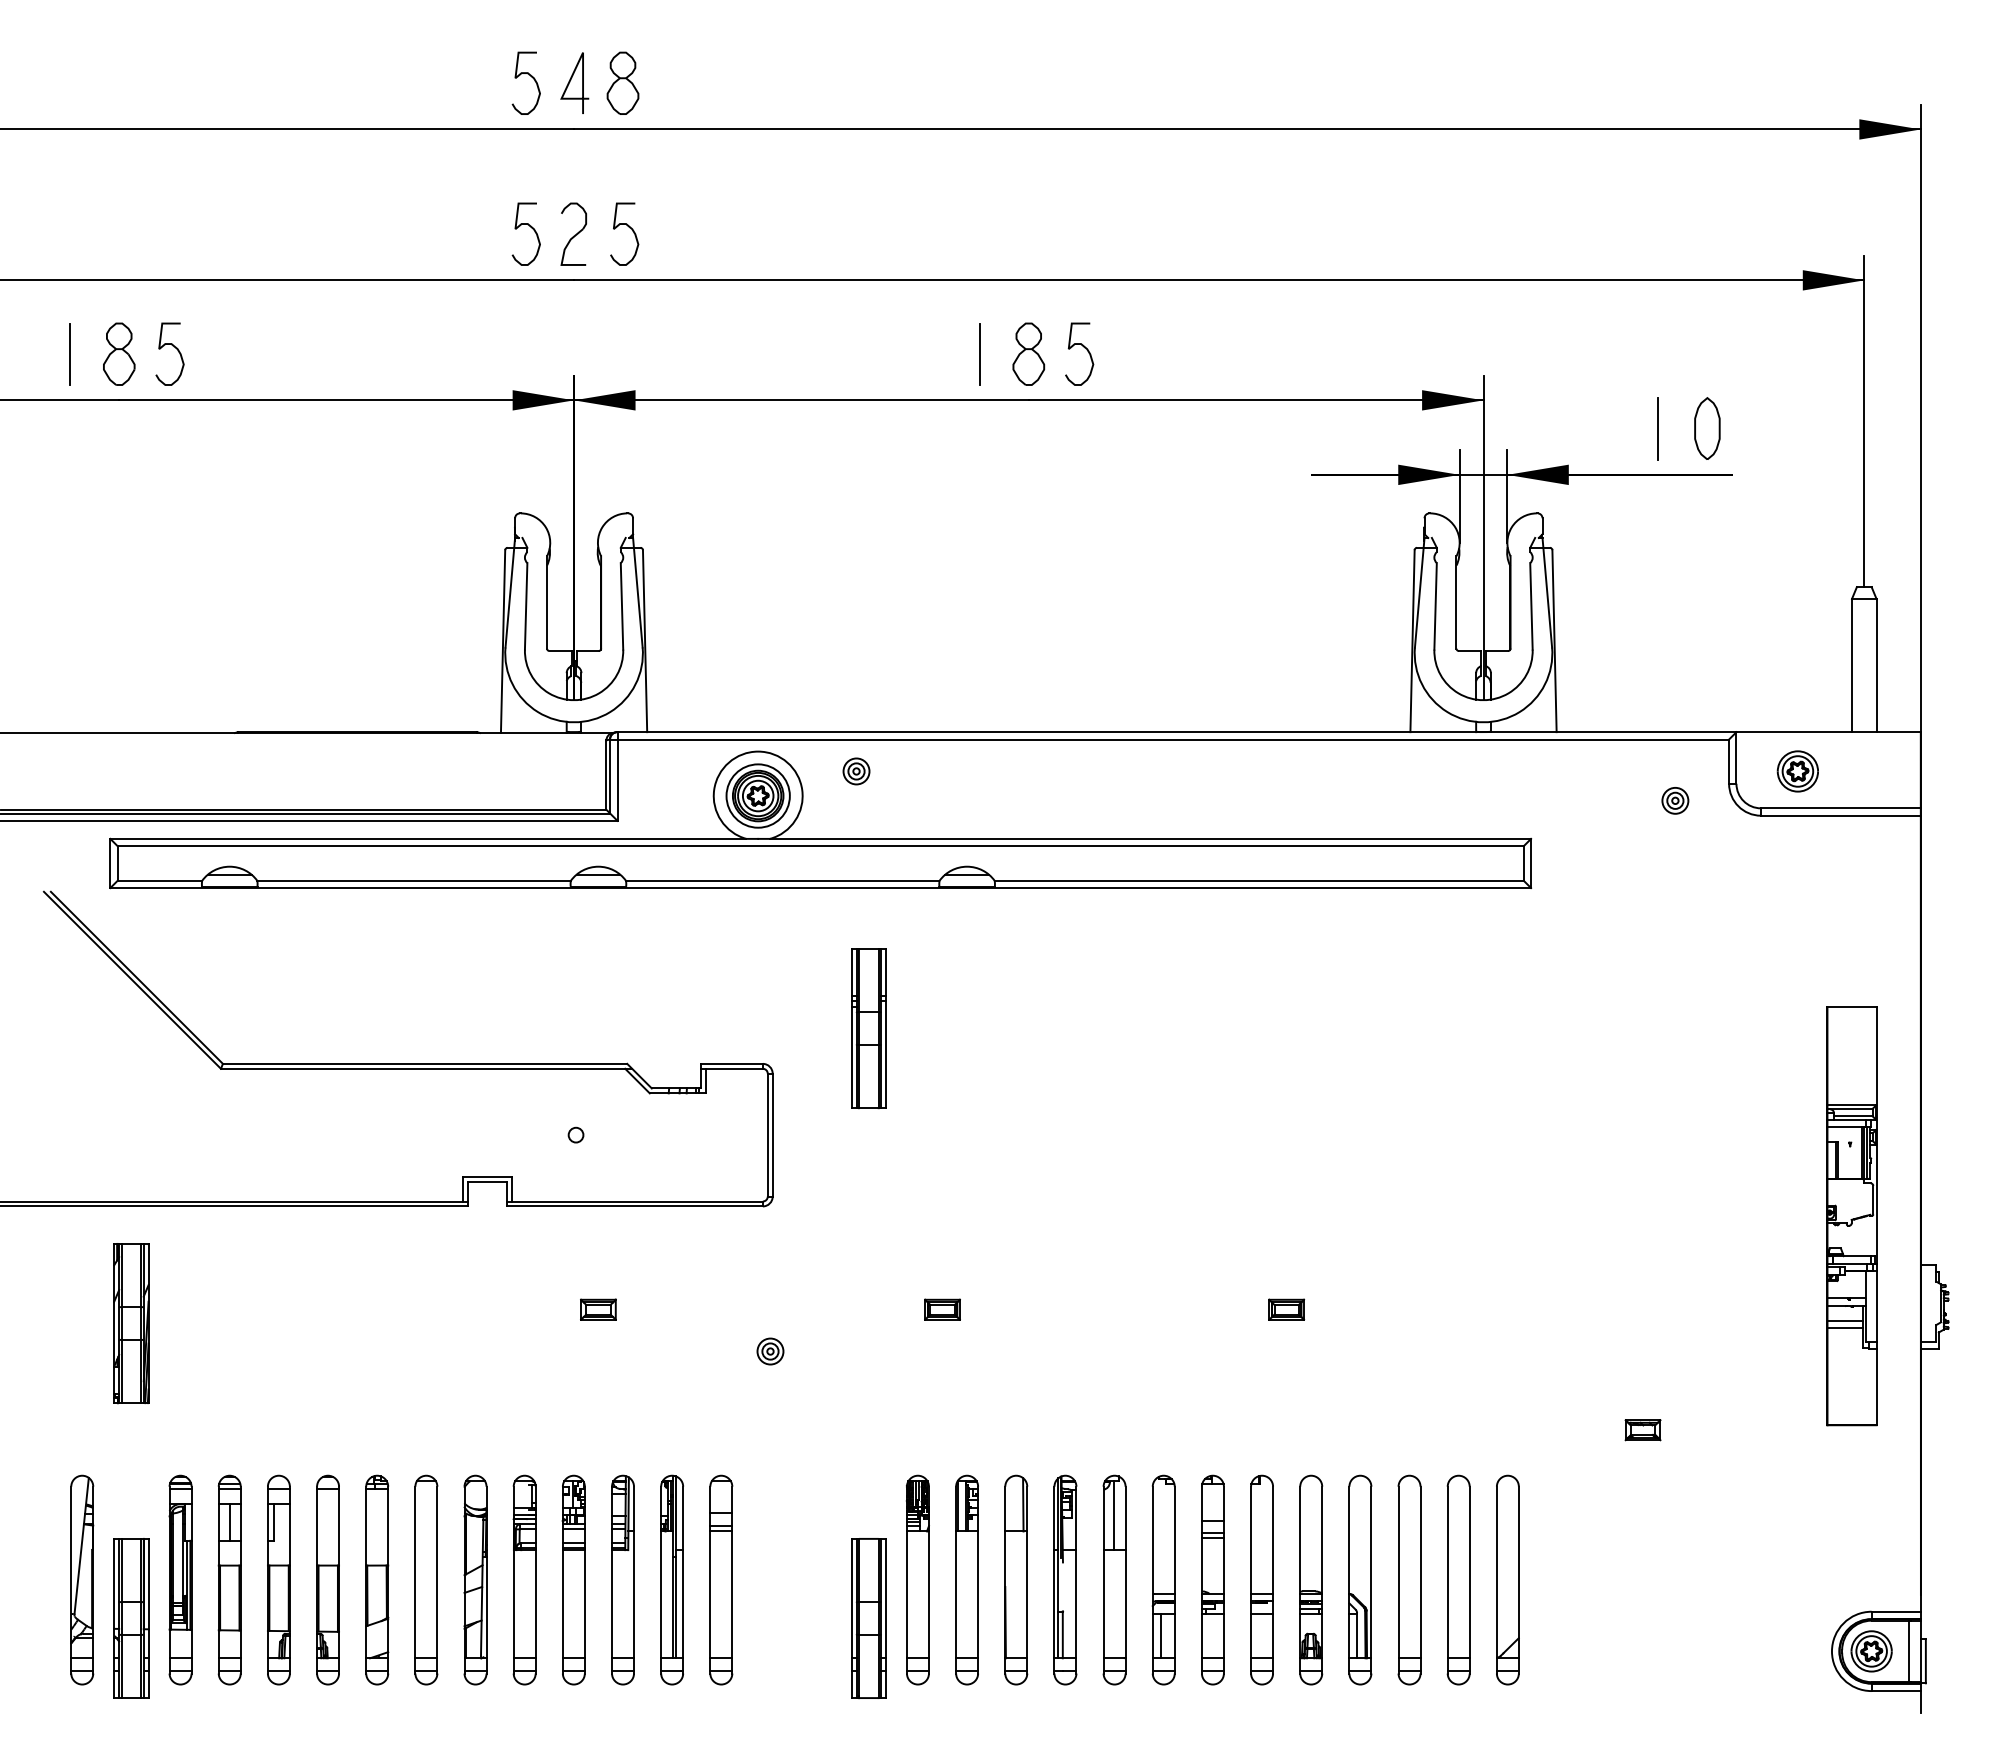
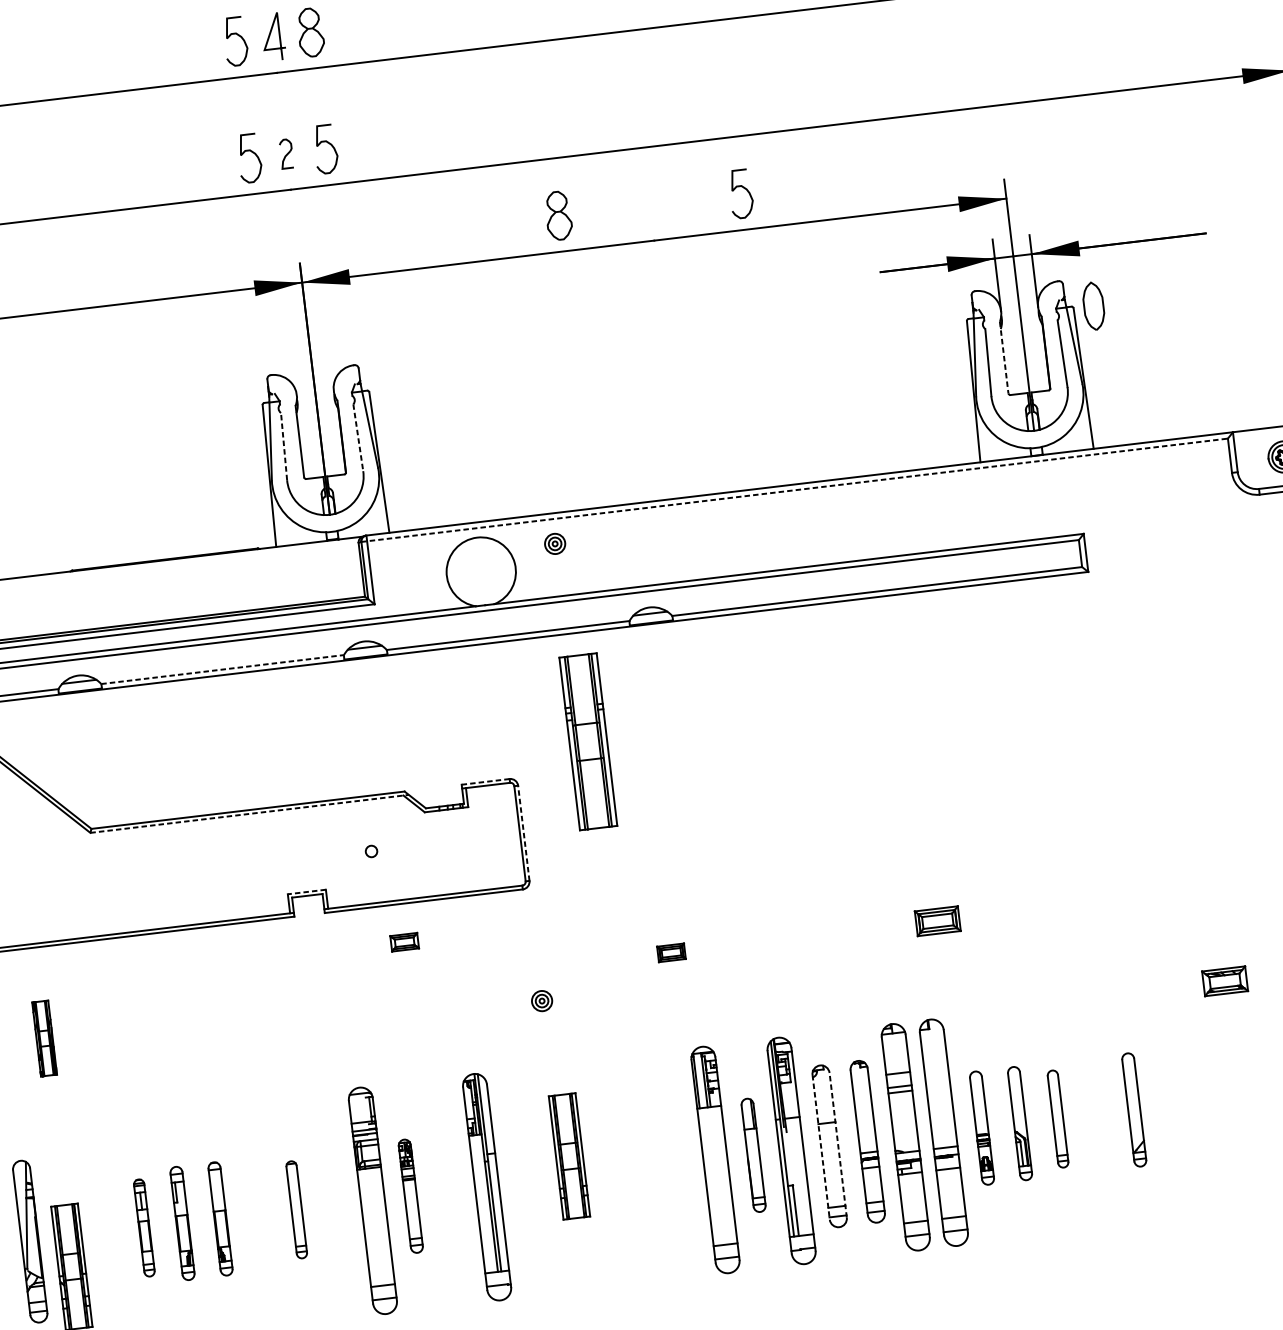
part: (573, 233) -> (286, 153), size x0.6
curve: (1084, 348) -> (744, 189), moved
line: (979, 353) -> (611, 208), removed
part: (1028, 353) -> (558, 215), moved
line: (1658, 428) -> (1144, 204), removed
part: (1707, 428) -> (1093, 306), moved
line: (1456, 602) -> (1004, 357), solid -> dashed
line: (526, 605) -> (284, 445), solid -> dashed
line: (622, 606) -> (358, 437), solid -> dashed
line: (1169, 739) -> (794, 490), solid -> dashed
part: (757, 795) -> (480, 571), removed
part: (1675, 800) -> (1192, 490), removed
line: (414, 880) -> (222, 669), solid -> dashed
part: (868, 1028) -> (588, 741), size x1.4
line: (731, 1063) -> (485, 781), solid -> dashed
line: (426, 1068) -> (249, 813), solid -> dashed
line: (772, 1134) -> (523, 832), solid -> dashed
line: (487, 1176) -> (306, 891), solid -> dashed
part: (598, 1309) -> (404, 942), moved
part: (1286, 1309) -> (937, 920), size x1.6
part: (131, 1323) -> (44, 1038), size x0.6
part: (1642, 1430) -> (1224, 981), size x1.6
line: (1113, 1515) -> (822, 1096), removed
part: (180, 1579) -> (106, 1232), removed
part: (229, 1579) -> (144, 1227), size x0.6
part: (278, 1579) -> (182, 1223), size x0.7
part: (327, 1579) -> (220, 1218), size x0.7
part: (377, 1579) -> (258, 1213), removed
part: (426, 1579) -> (296, 1209), size x0.6
part: (475, 1579) -> (334, 1204), removed
part: (524, 1579) -> (372, 1200), size x1.4
part: (573, 1579) -> (410, 1195), size x0.7
part: (622, 1579) -> (448, 1191), removed
part: (671, 1579) -> (486, 1186), size x1.4
part: (721, 1579) -> (525, 1182), removed
part: (917, 1579) -> (676, 1164), removed
part: (966, 1579) -> (714, 1159), size x1.4
part: (1016, 1579) -> (753, 1154), size x0.7
part: (1065, 1579) -> (791, 1150), size x1.4
line: (1125, 1579) -> (838, 1144), solid -> dashed
part: (1212, 1579) -> (905, 1136), size x1.4
part: (1261, 1579) -> (943, 1132), size x1.4
part: (1311, 1579) -> (982, 1127), size x0.7
part: (1360, 1579) -> (1020, 1123), size x0.7
part: (1409, 1579) -> (1058, 1118), size x0.6
part: (1458, 1579) -> (1095, 1114), removed
part: (1507, 1579) -> (1133, 1109), size x0.7
line: (1103, 1580) -> (821, 1147), solid -> dashed
part: (868, 1618) -> (569, 1156), moved
line: (1161, 1635) -> (871, 1184), removed

